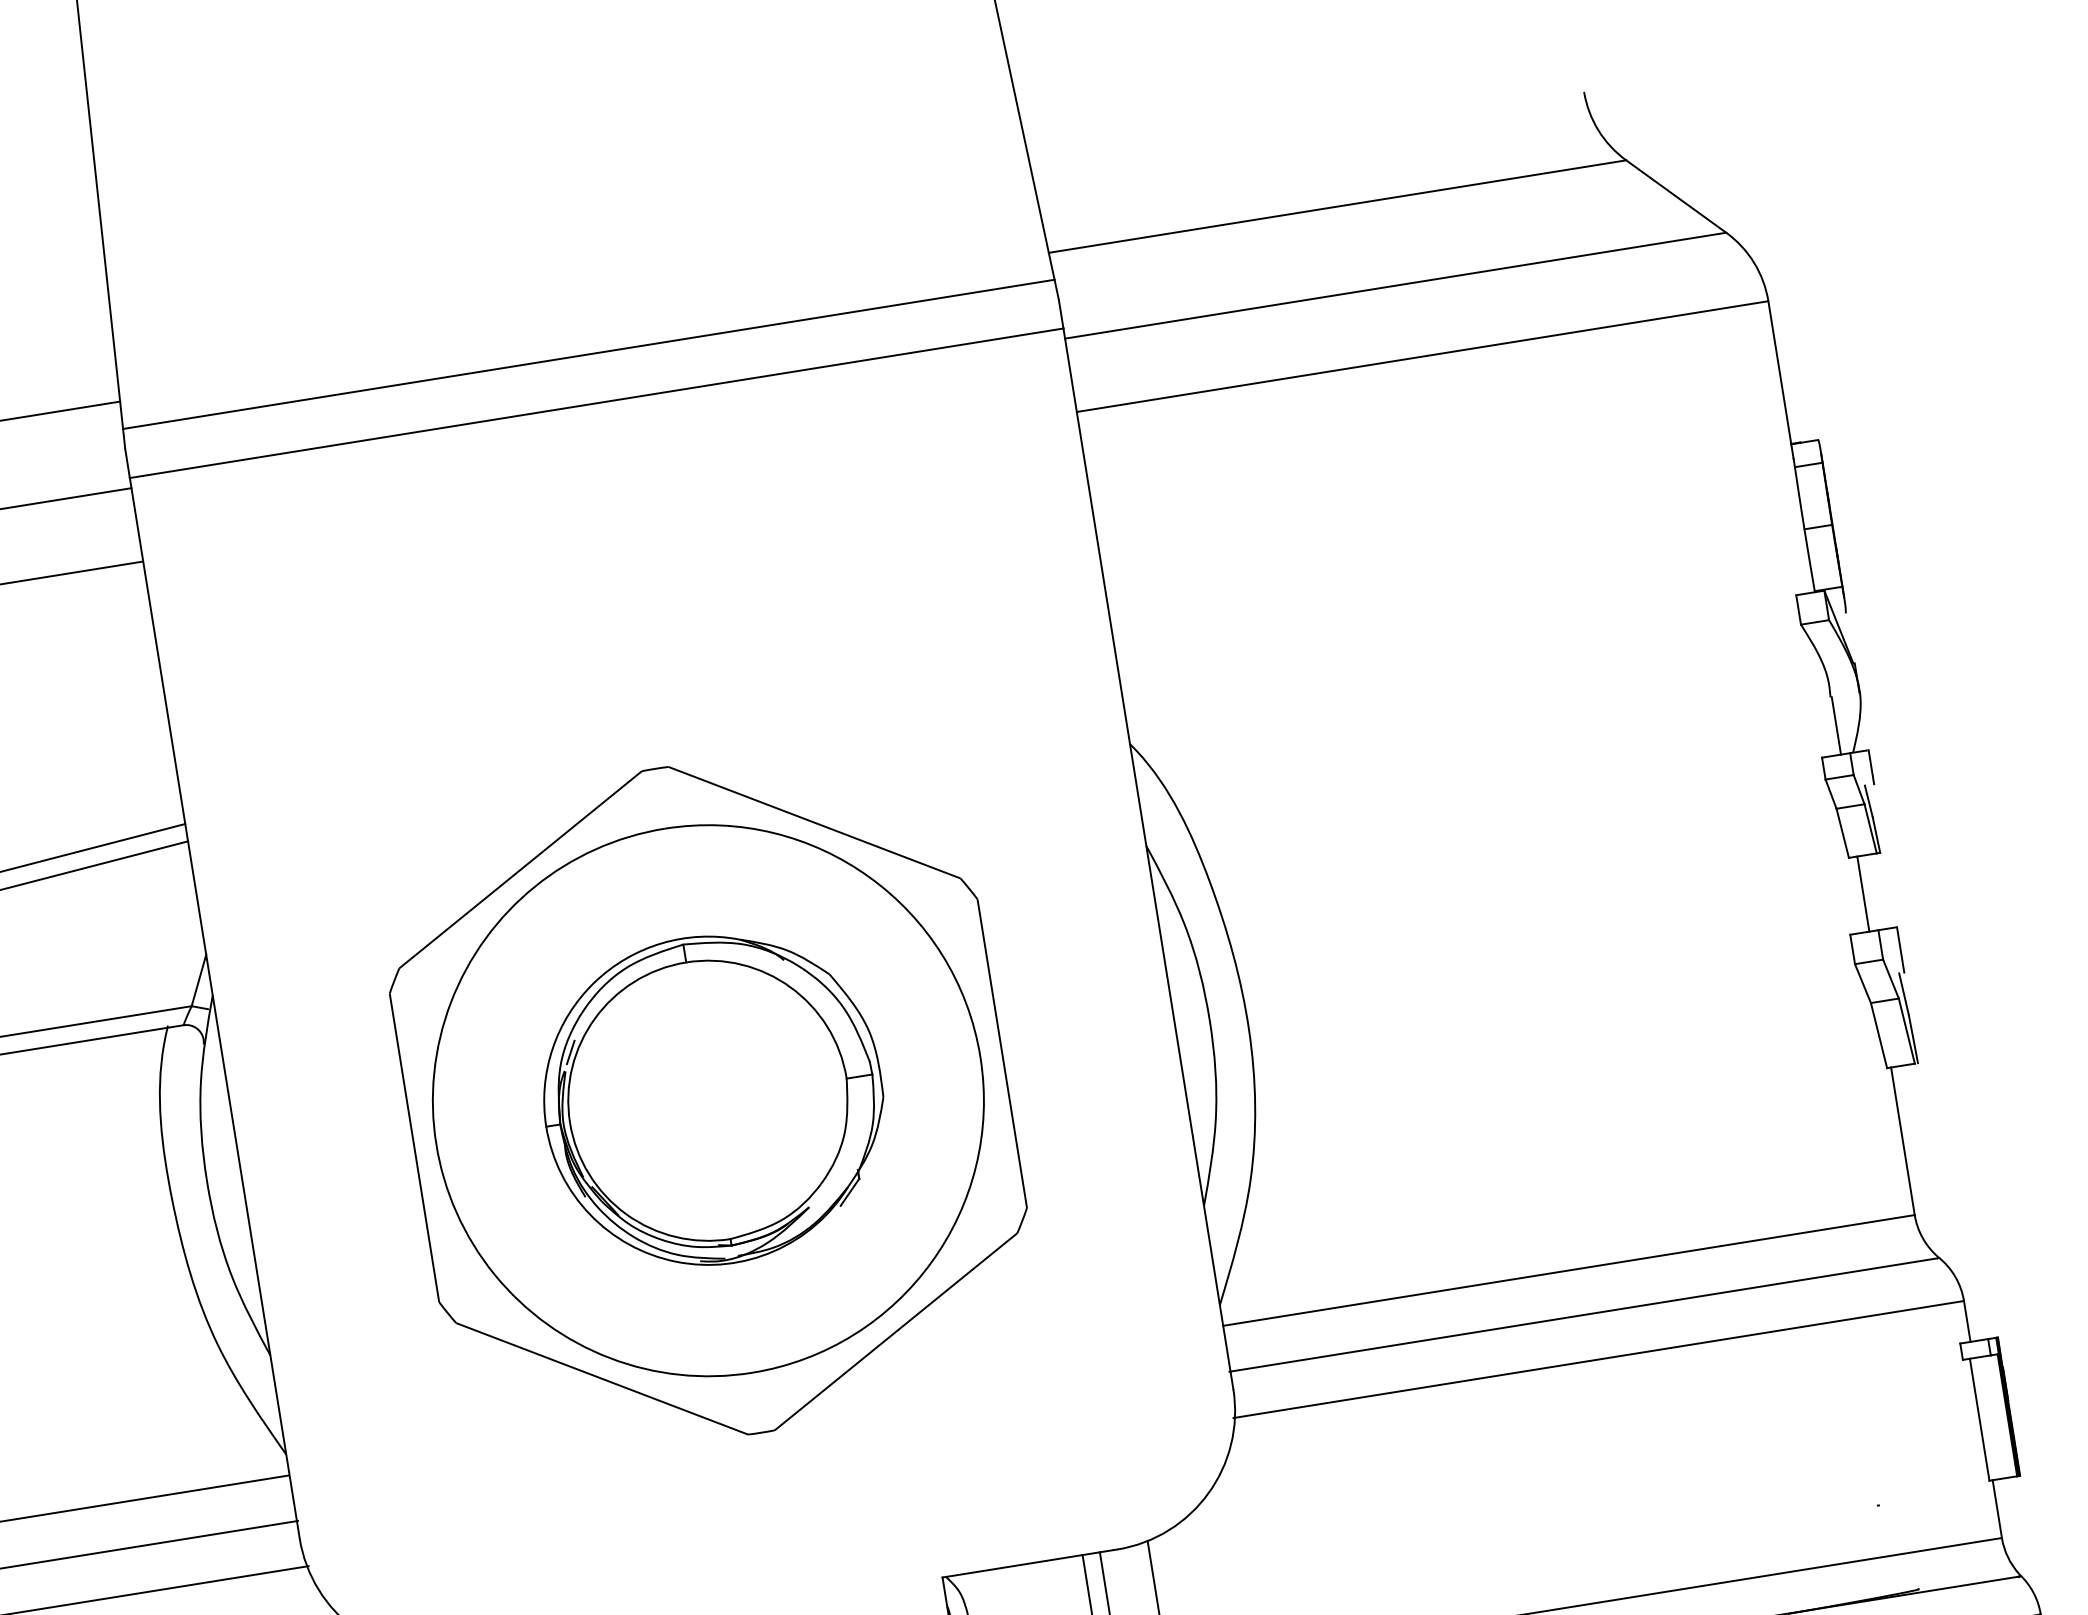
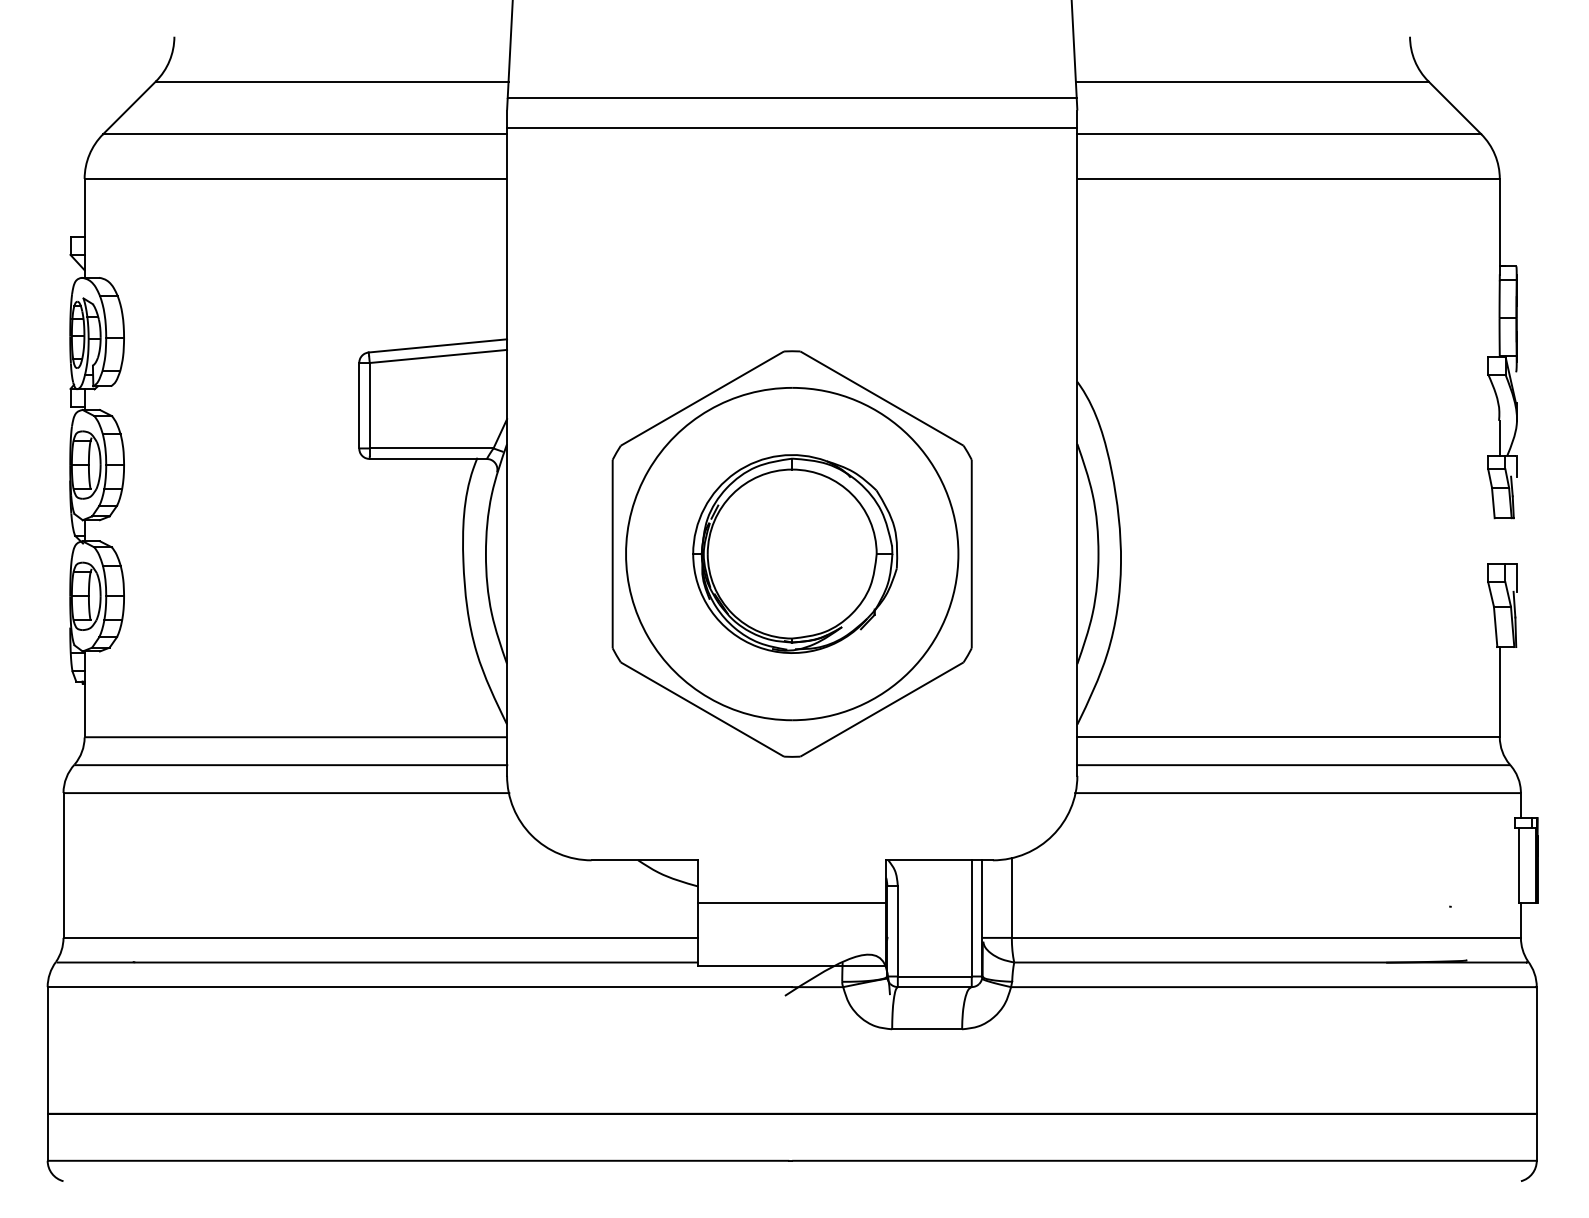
line: (1862, 894) -> (1499, 541), removed

